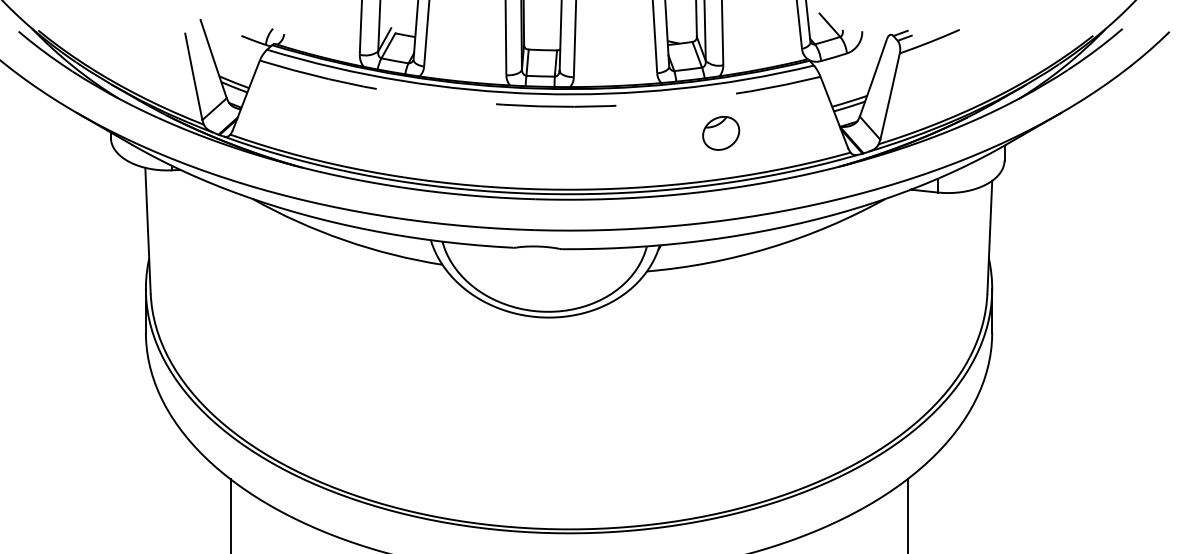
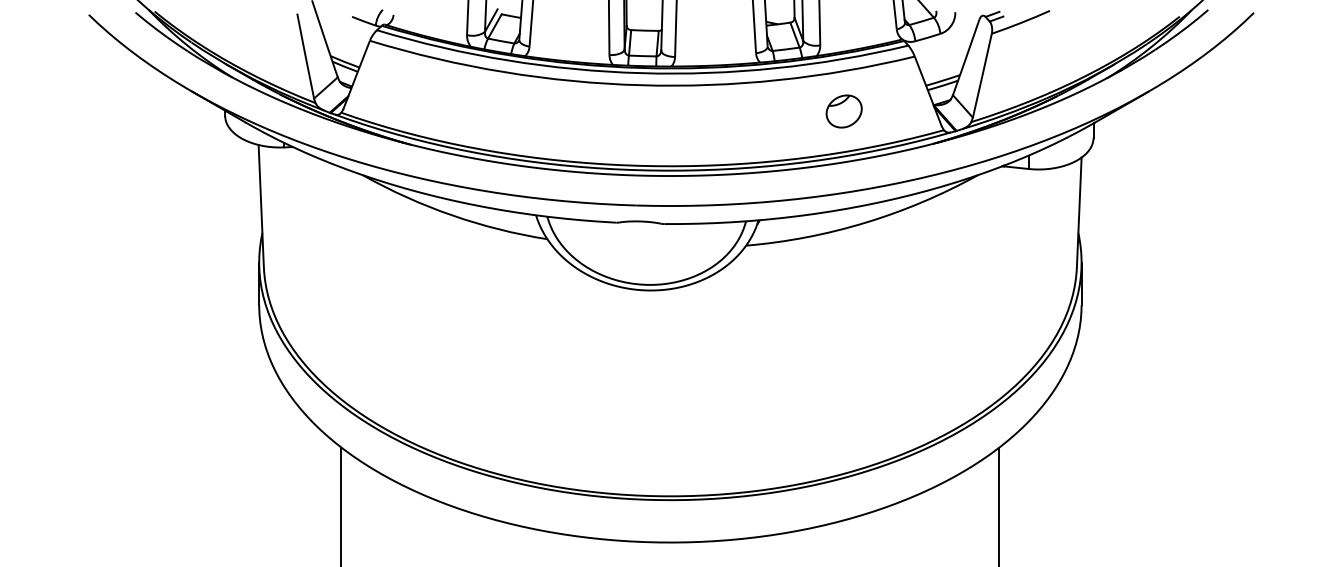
arc: (539, 106) -> (641, 85), dashed -> solid
part: (720, 133) -> (843, 111), moved

